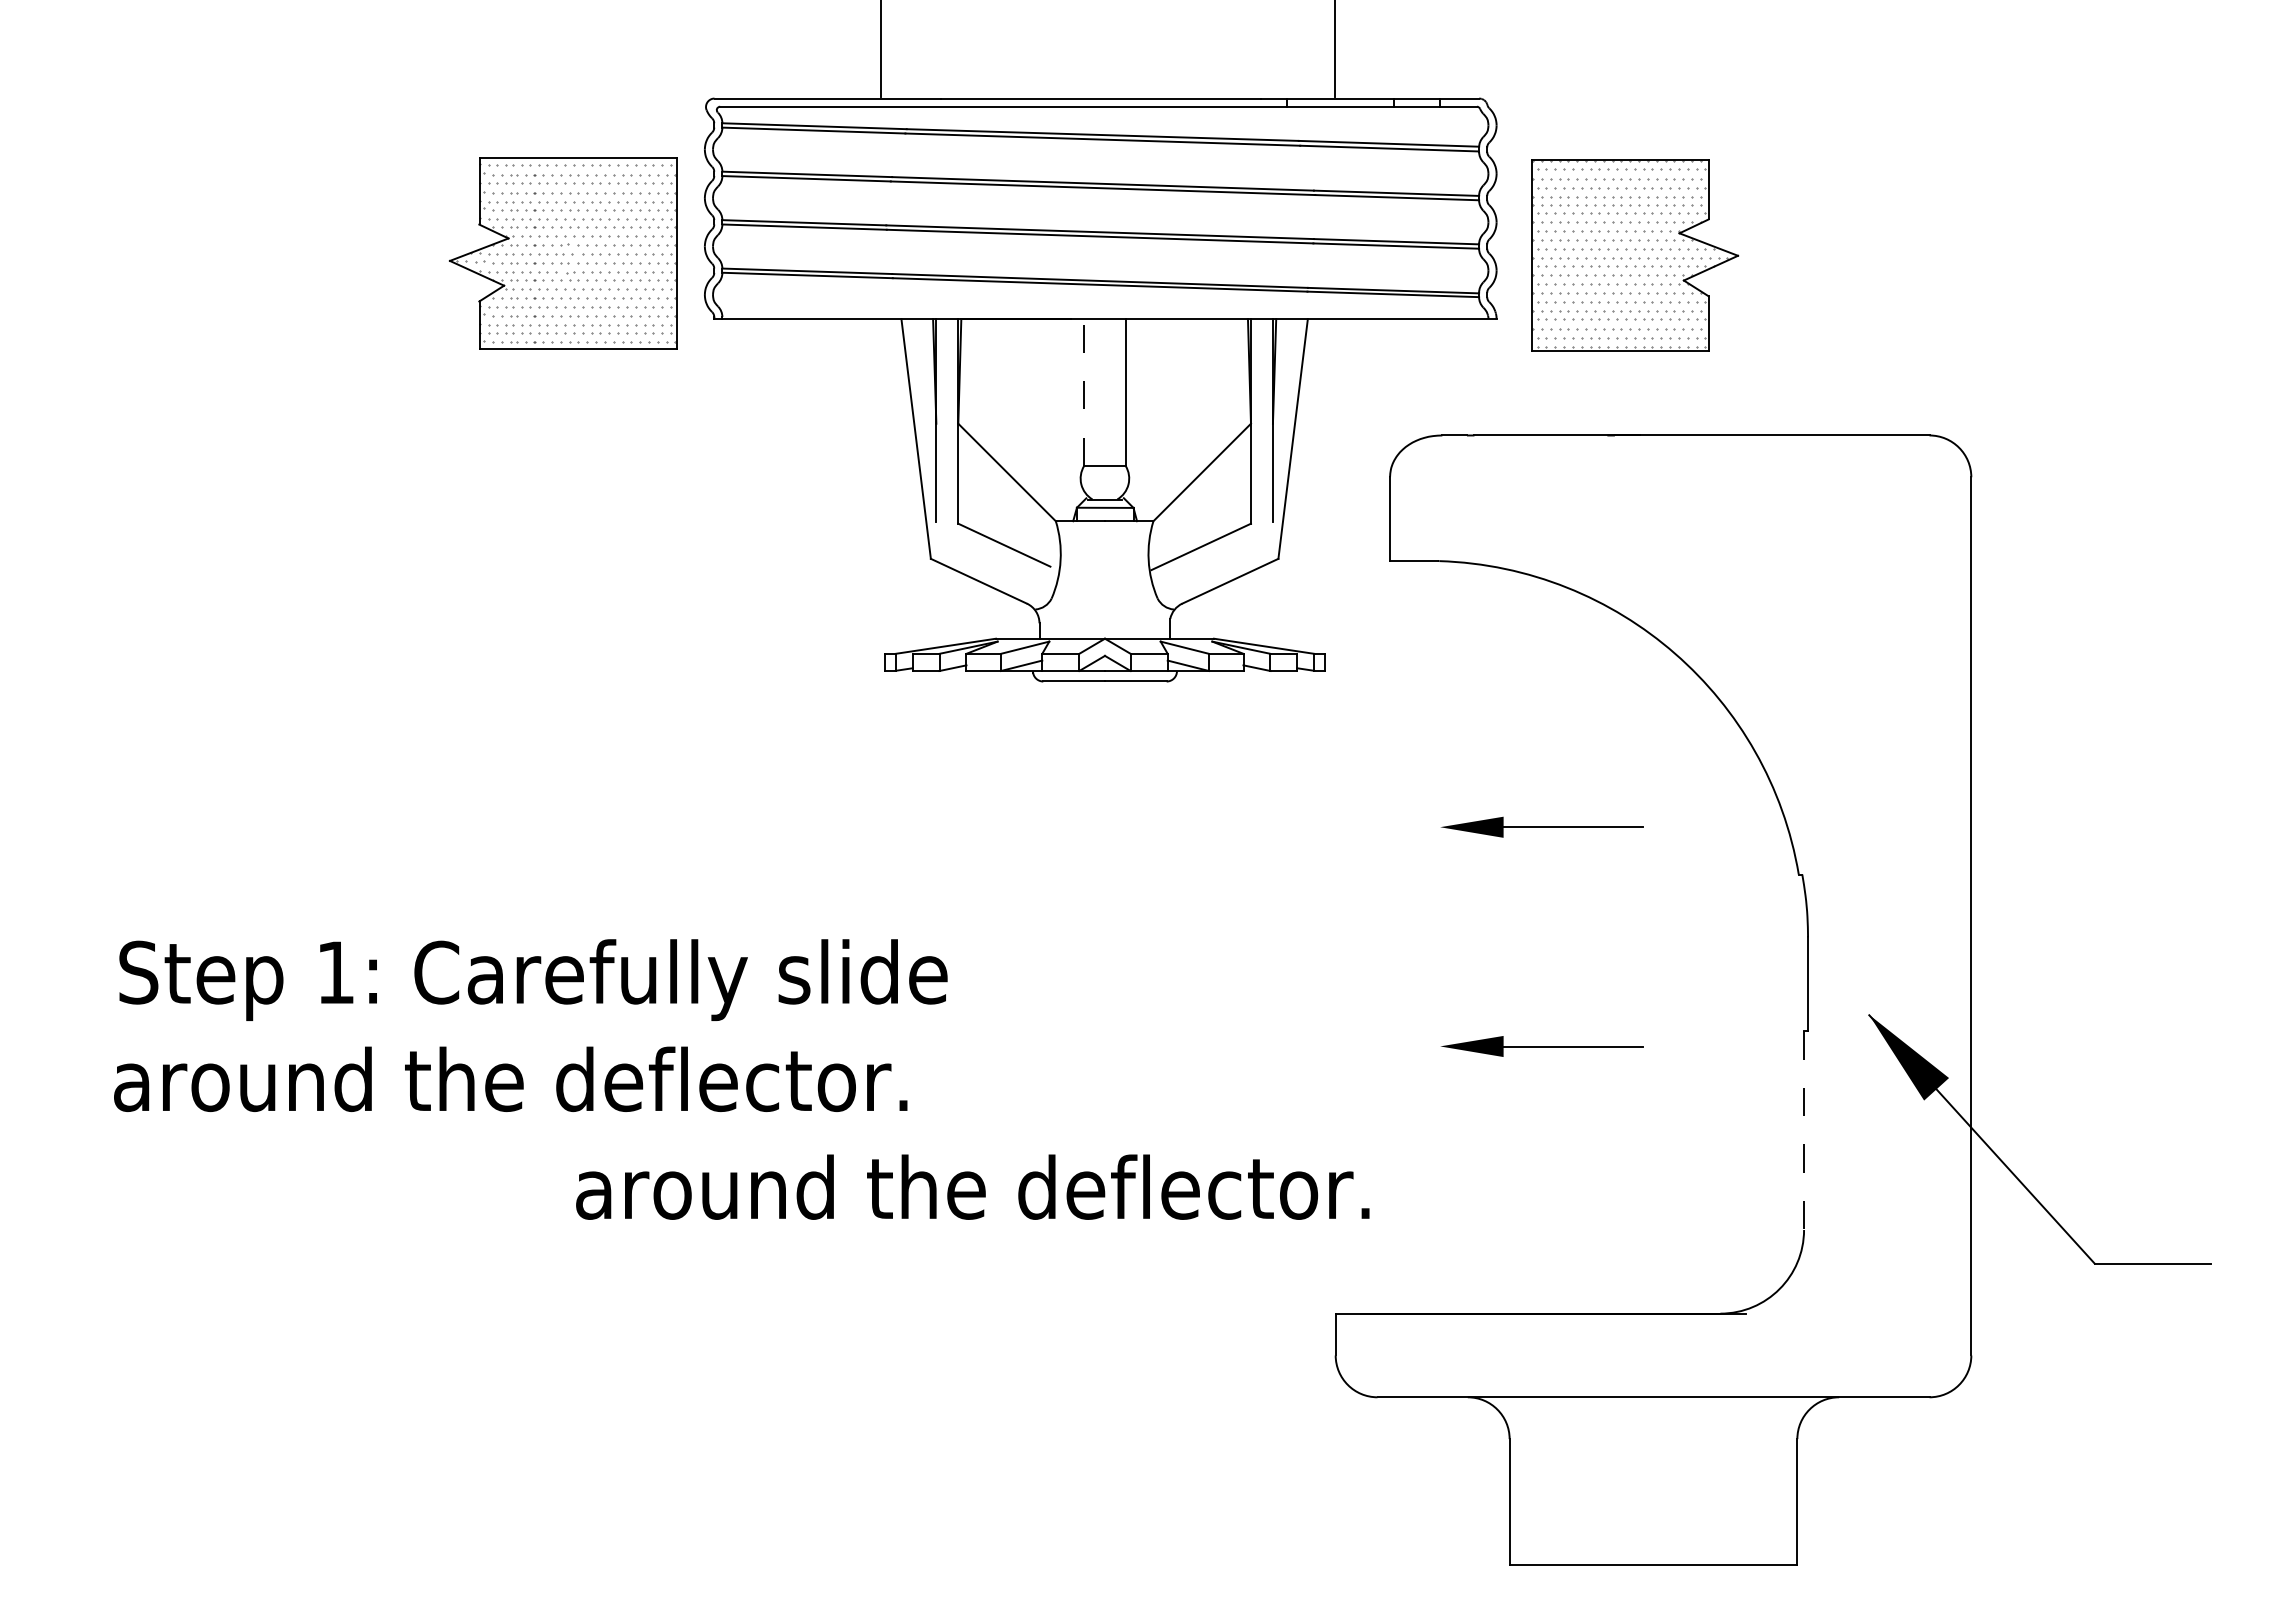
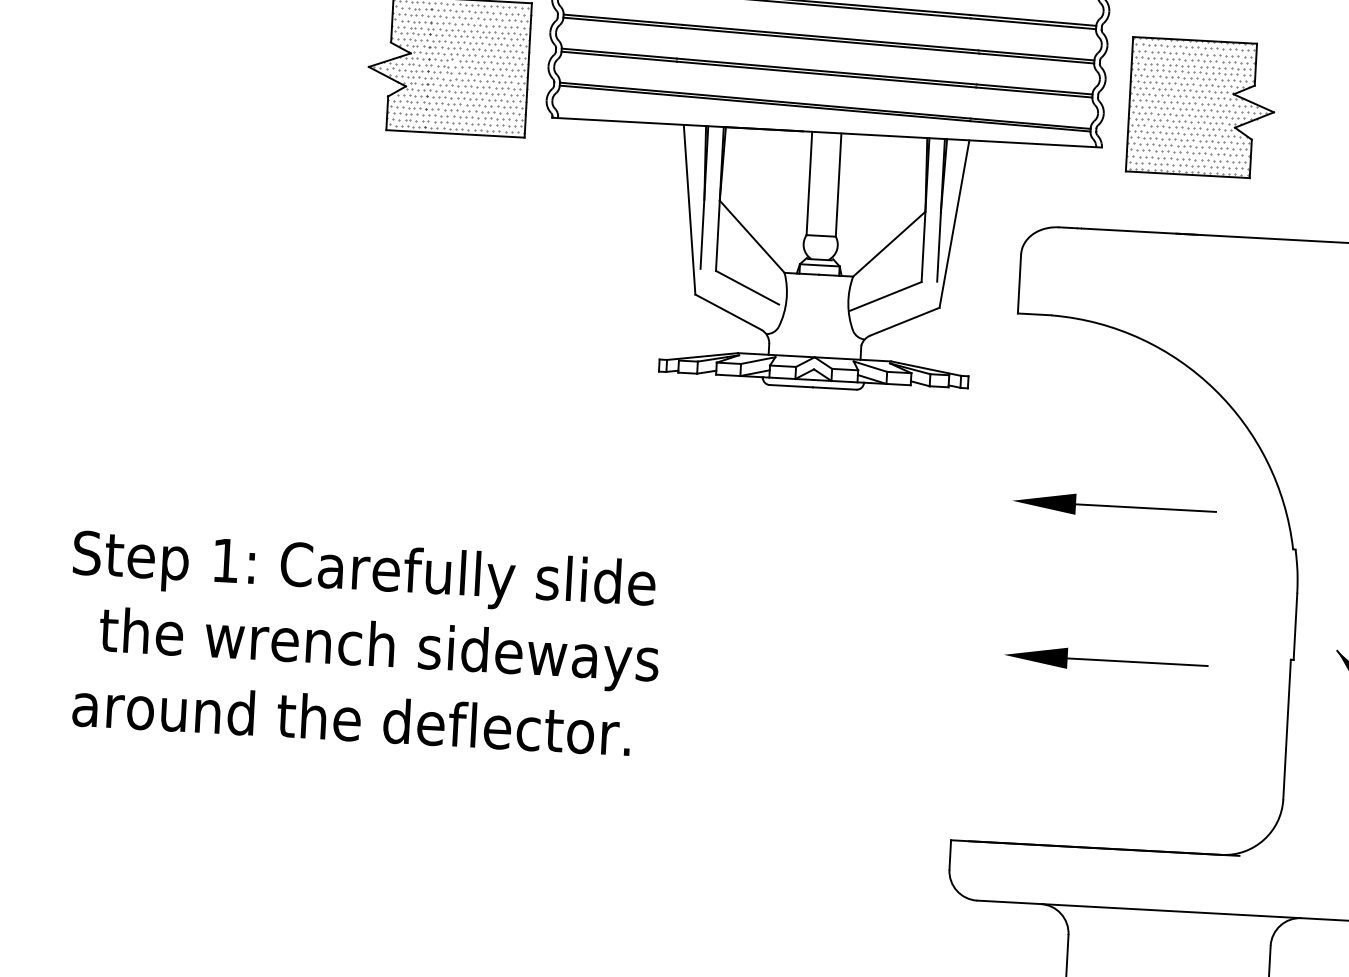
line: (1084, 392) -> (809, 183), dashed -> solid
part: (1541, 827) -> (1114, 506), size x1.43
text: (533, 979) -> (364, 573), moved
part: (1541, 1046) -> (1105, 660), size x1.43
text: (509, 1087) -> (379, 649), around the deflector. -> the wrench sideways
line: (1804, 1131) -> (1287, 730), dashed -> solid
text: (972, 1186) -> (351, 718), moved

